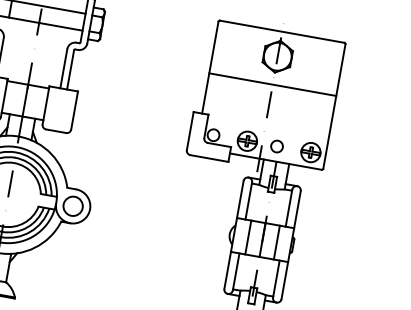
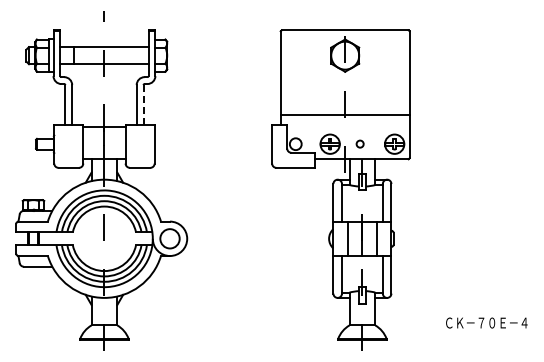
line: (70, 69) -> (143, 104), solid -> dashed
line: (271, 84) -> (344, 115), moved
circle: (276, 145) -> (359, 143), size x0.6

